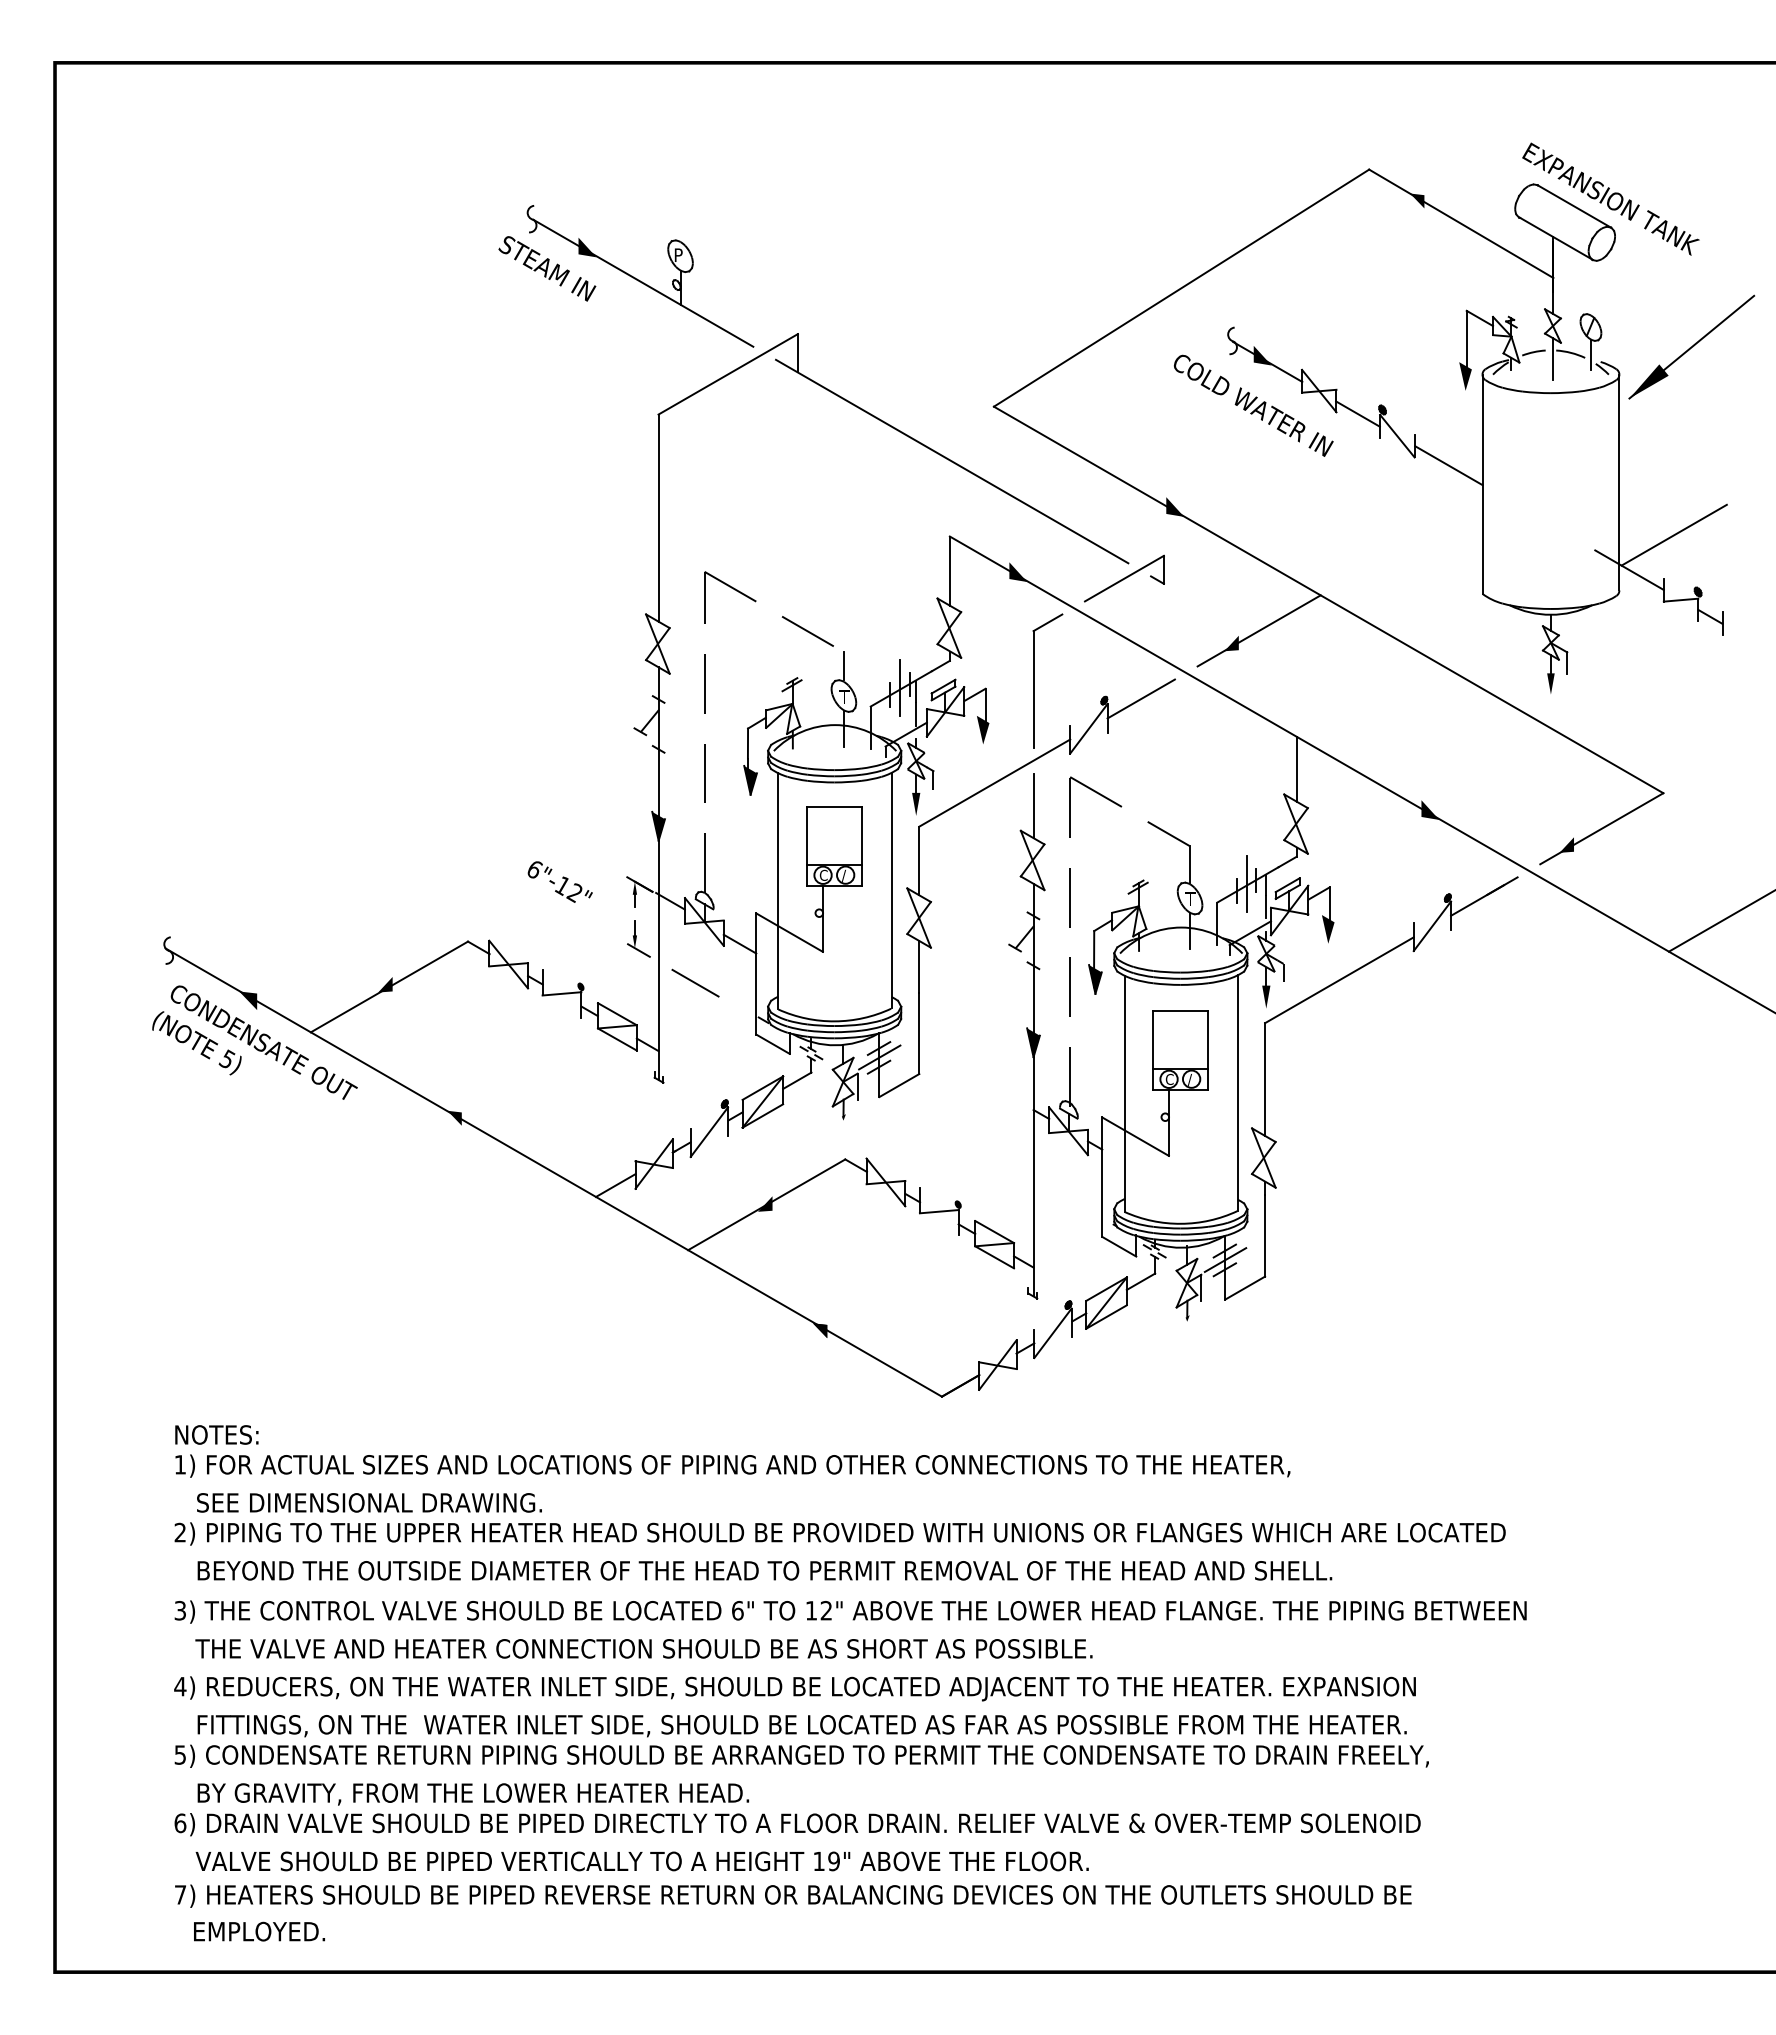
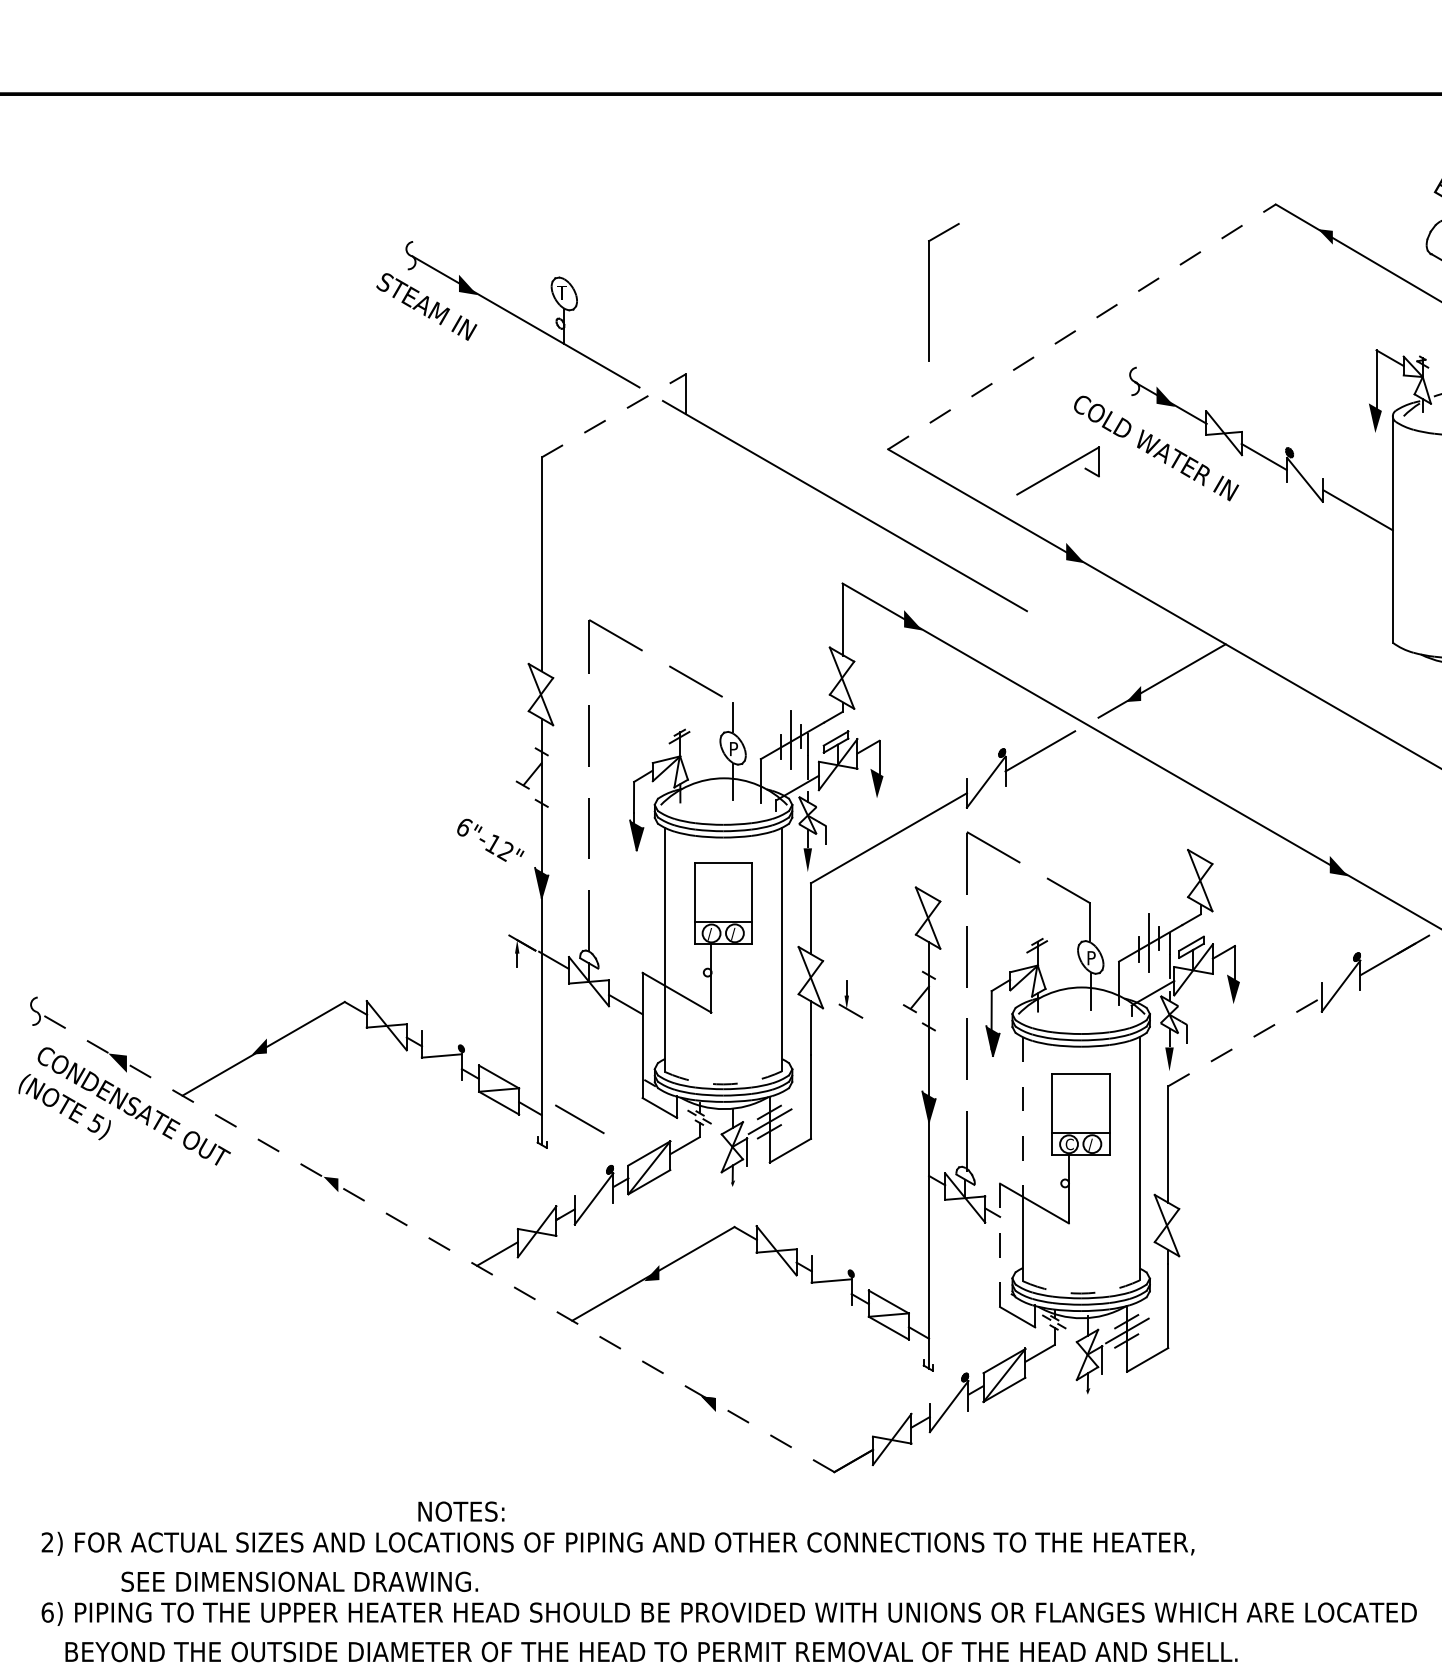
text: (678, 254) -> (562, 292), P -> T
line: (1181, 288) -> (1081, 327), solid -> dashed
line: (728, 374) -> (613, 416), solid -> dashed
part: (1124, 578) -> (1058, 470), moved
part: (1034, 680) -> (930, 292), moved
text: (844, 696) -> (733, 748), T -> P
line: (1296, 769) -> (1200, 824), removed
line: (1033, 805) -> (928, 861), removed
text: (823, 875) -> (712, 933), C -> /
text: (559, 881) -> (489, 839), moved
text: (1190, 898) -> (1091, 957), T -> P
part: (638, 938) -> (850, 998), moved
line: (1339, 980) -> (1245, 1042), solid -> dashed
line: (695, 982) -> (579, 1118), moved
arc: (834, 1021) -> (723, 1084), solid -> dashed
line: (1124, 1053) -> (1023, 1117), solid -> dashed
line: (553, 1172) -> (433, 1240), solid -> dashed
line: (1102, 1177) -> (1000, 1245), solid -> dashed
arc: (1181, 1223) -> (1081, 1293), solid -> dashed
text: (216, 1434) -> (460, 1511), moved
text: (179, 1464) -> (46, 1542), 1) -> 2)
text: (369, 1502) -> (299, 1581), moved
text: (180, 1532) -> (47, 1612), 2) -> 6)

